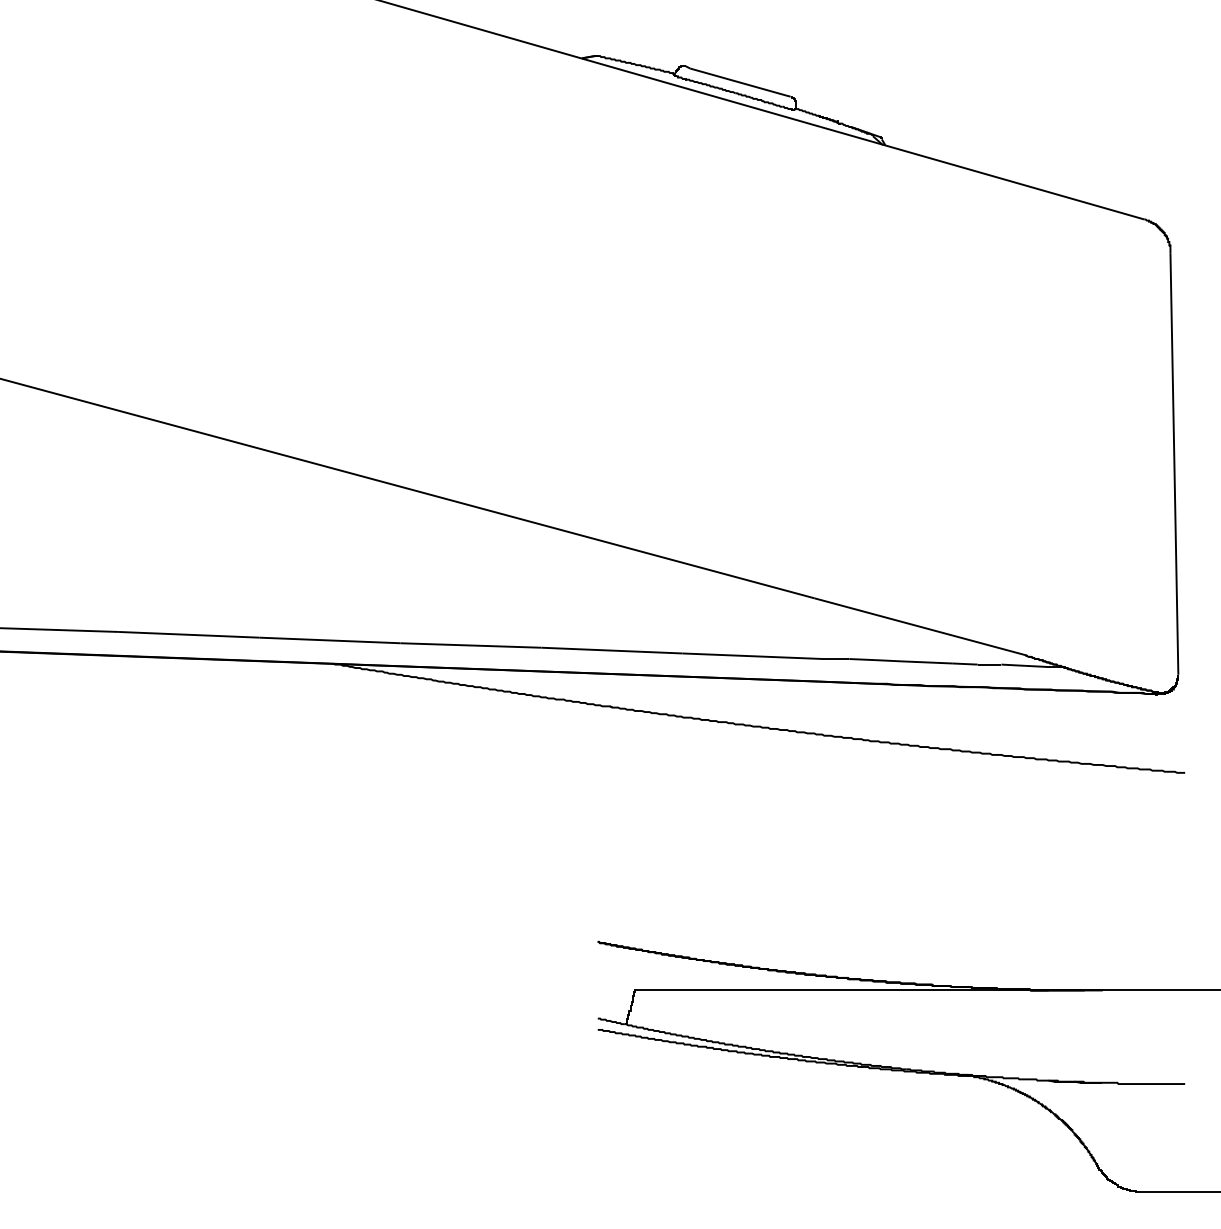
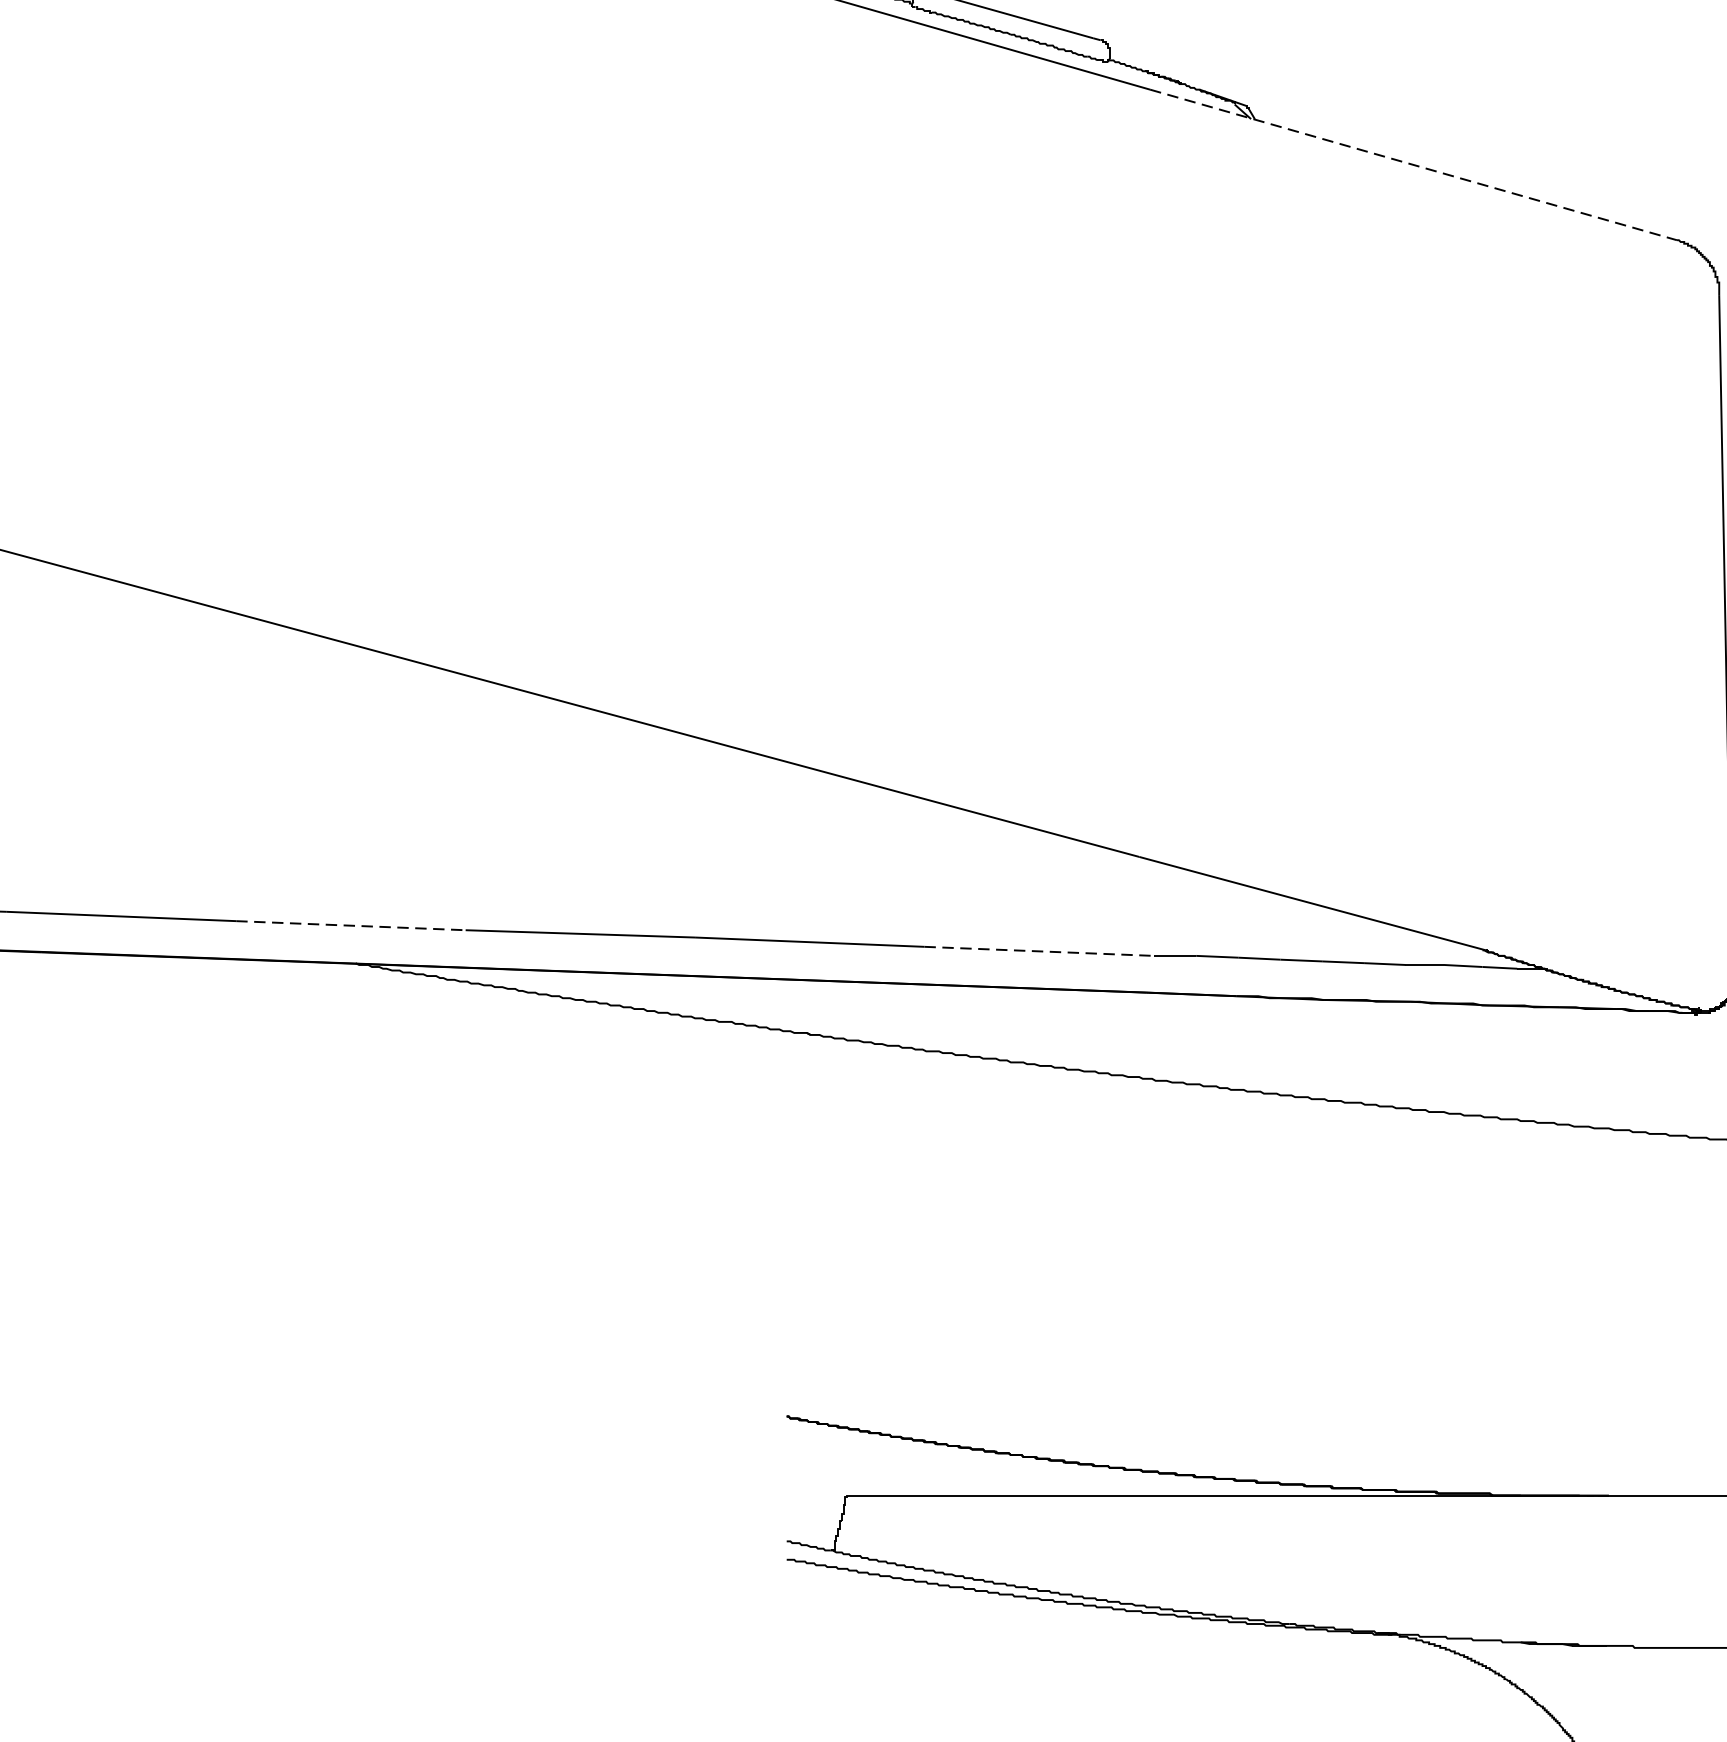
line: (983, 173) -> (1414, 165), solid -> dashed
line: (330, 640) -> (351, 925), solid -> dashed
line: (753, 656) -> (1040, 951), solid -> dashed

